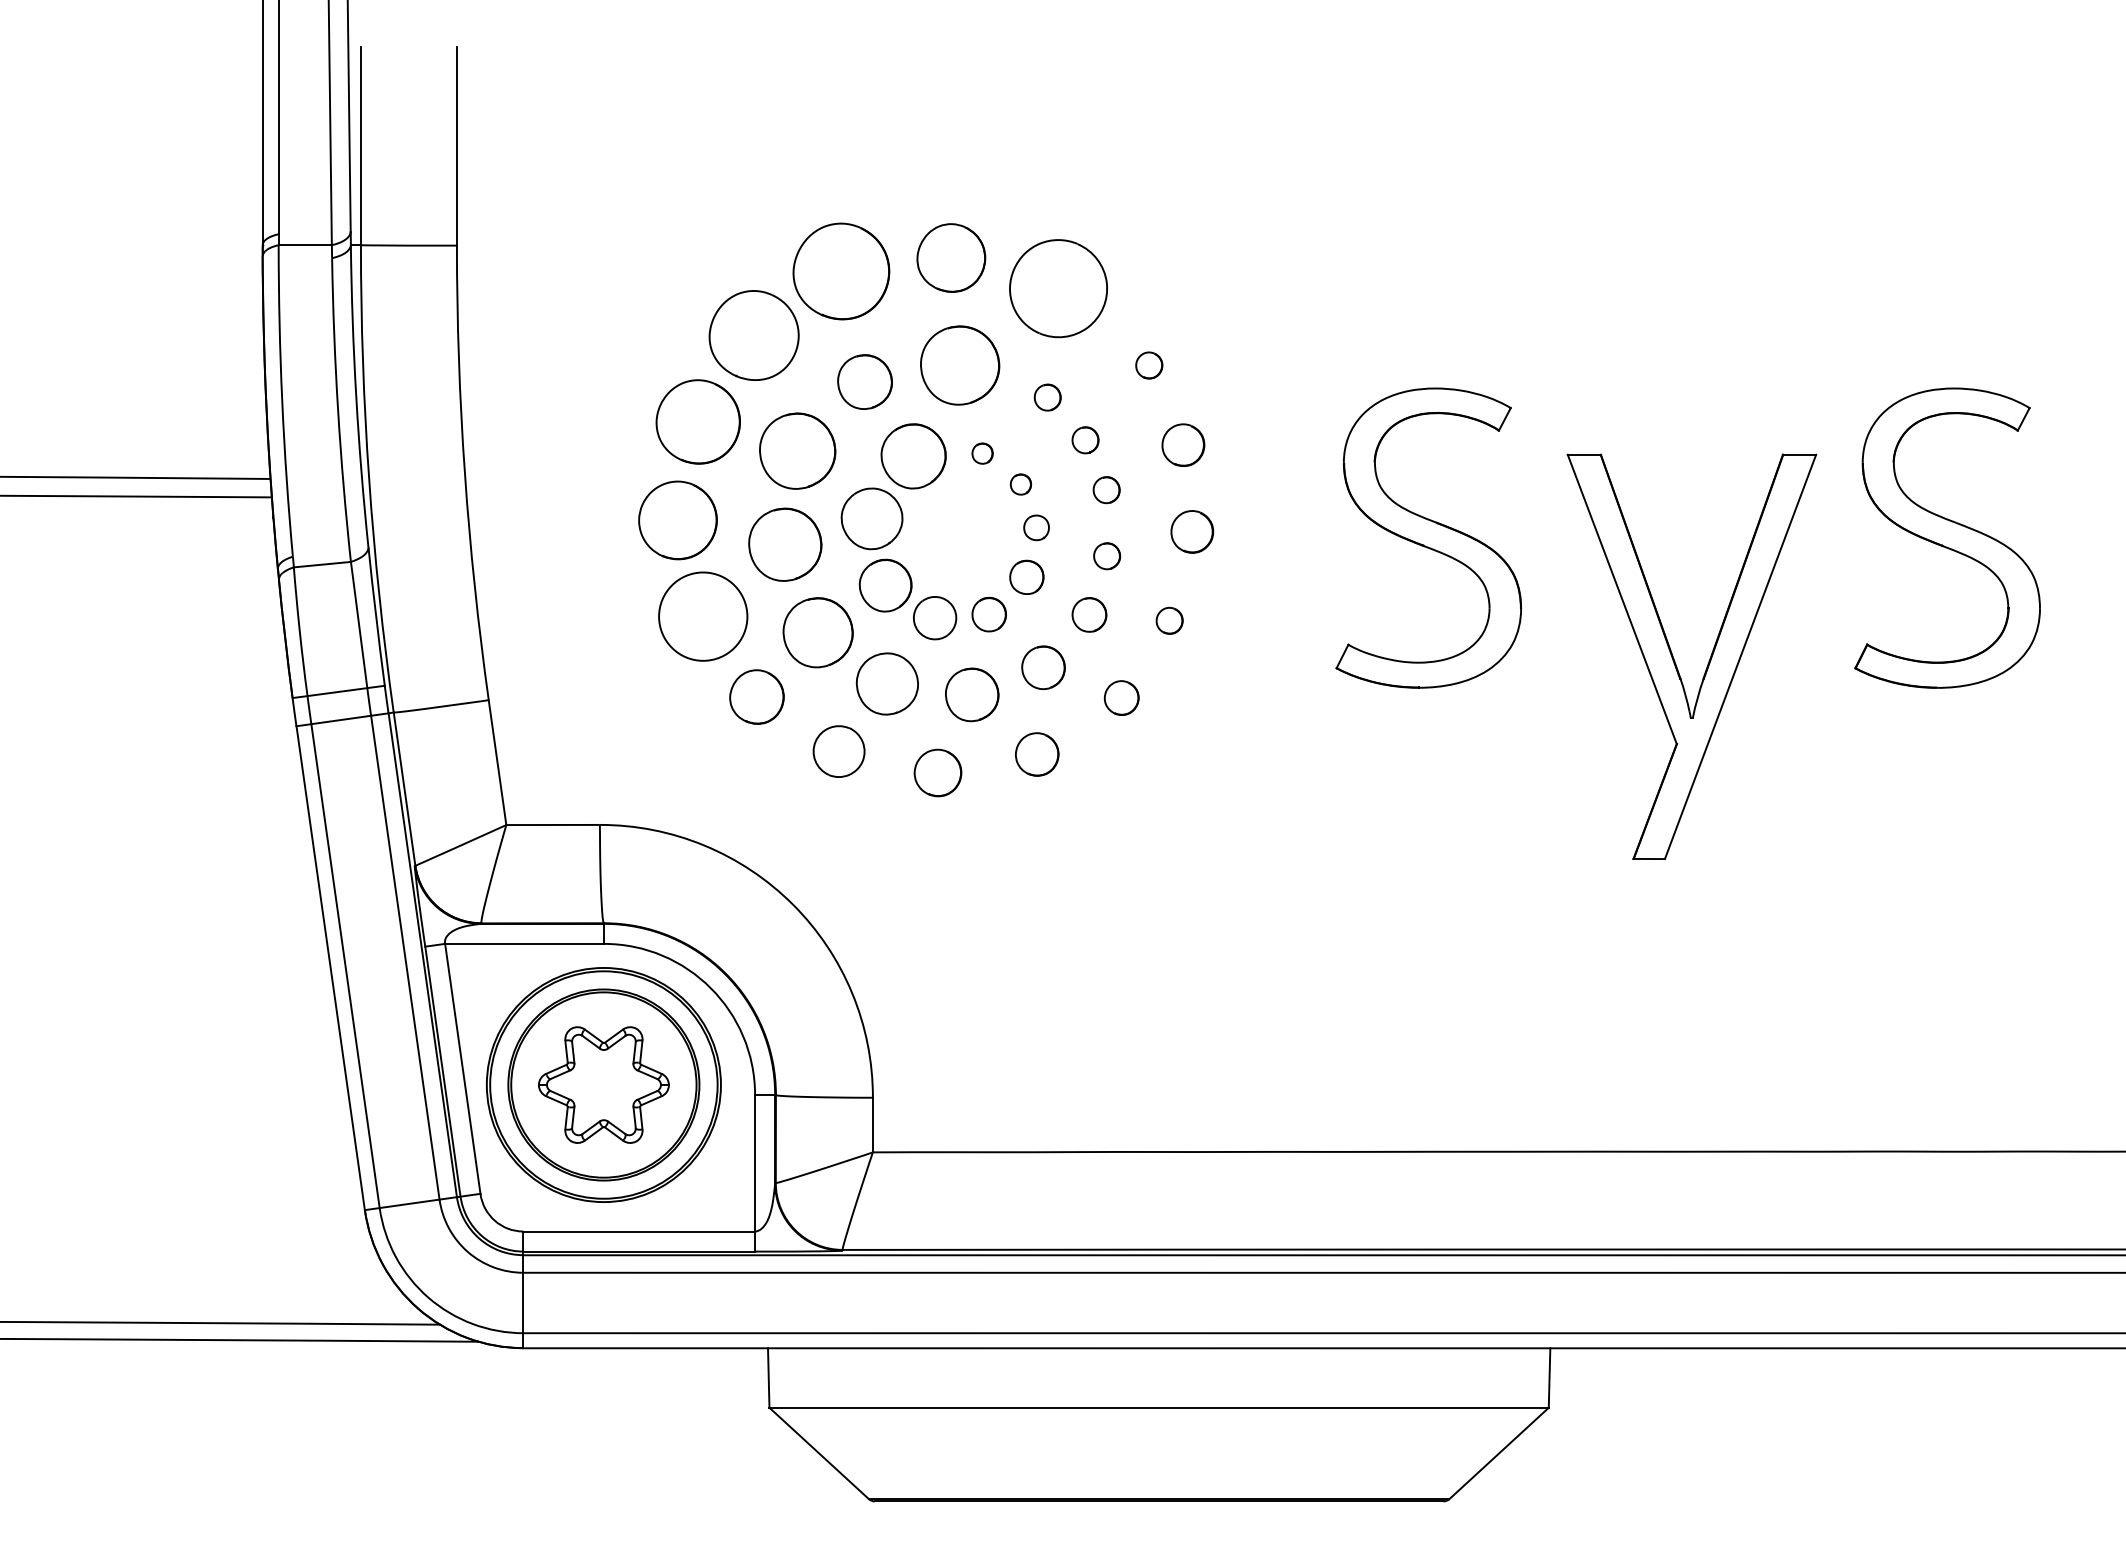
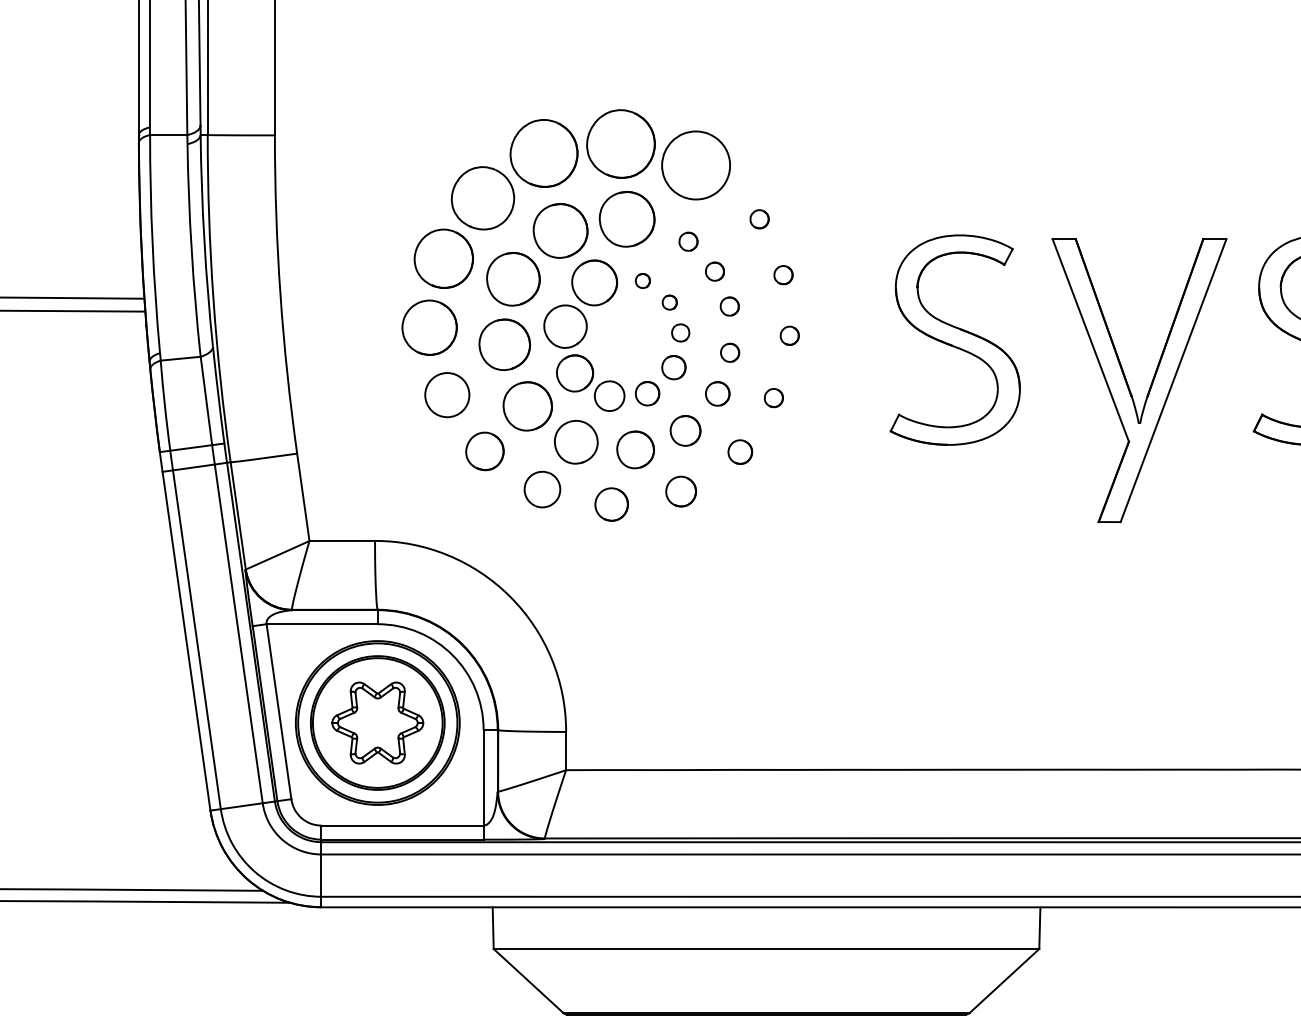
part: (951, 257) -> (621, 143), size x1.43
part: (864, 381) -> (560, 230), size x1.43
part: (1183, 445) -> (783, 275), size x0.62
part: (1192, 531) -> (789, 335), size x0.62
circle: (702, 616) -> (446, 395), size x0.71
part: (1675, 661) -> (1128, 383), moved

